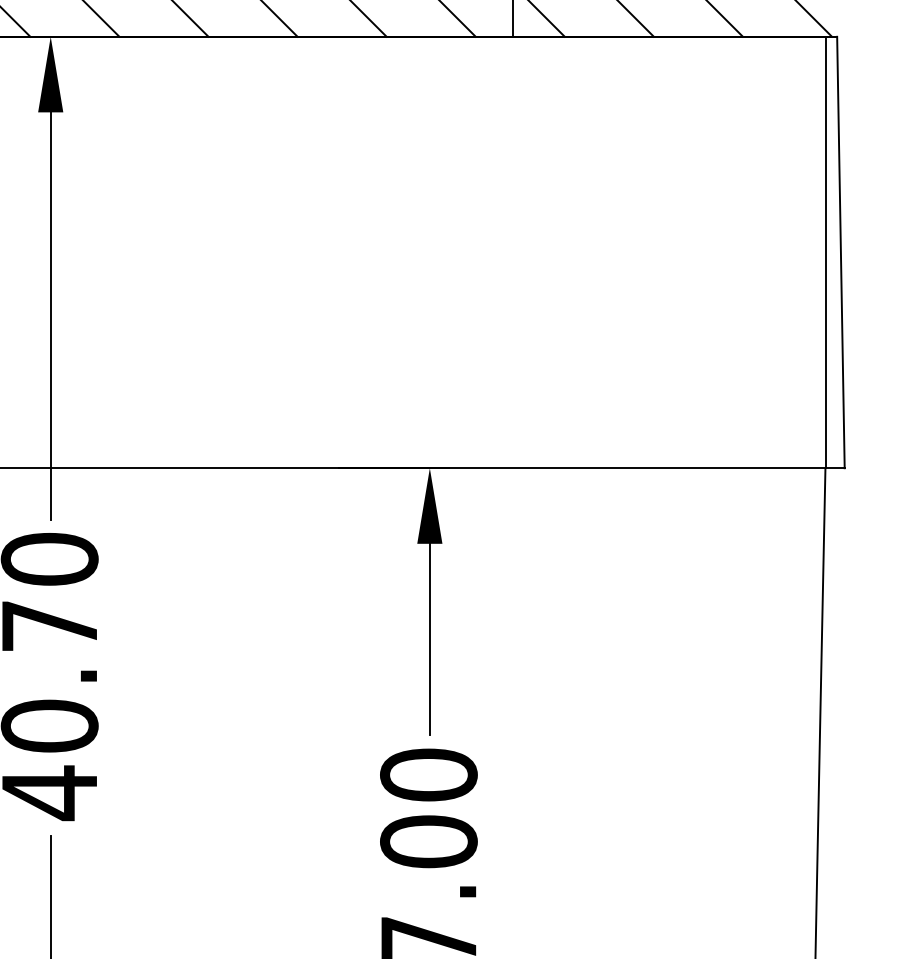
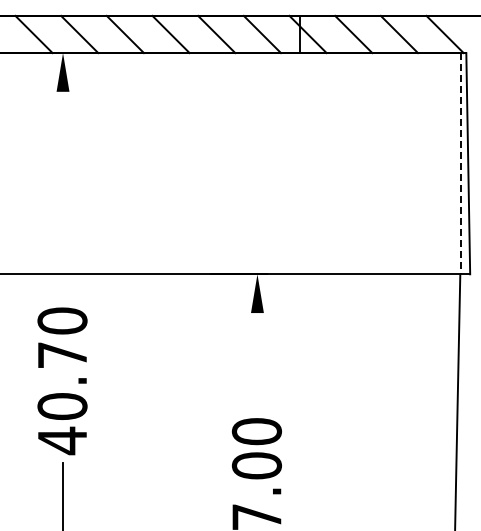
line: (825, 252) -> (460, 163), solid -> dashed
line: (51, 314) -> (63, 195), removed
line: (429, 640) -> (257, 362), removed

